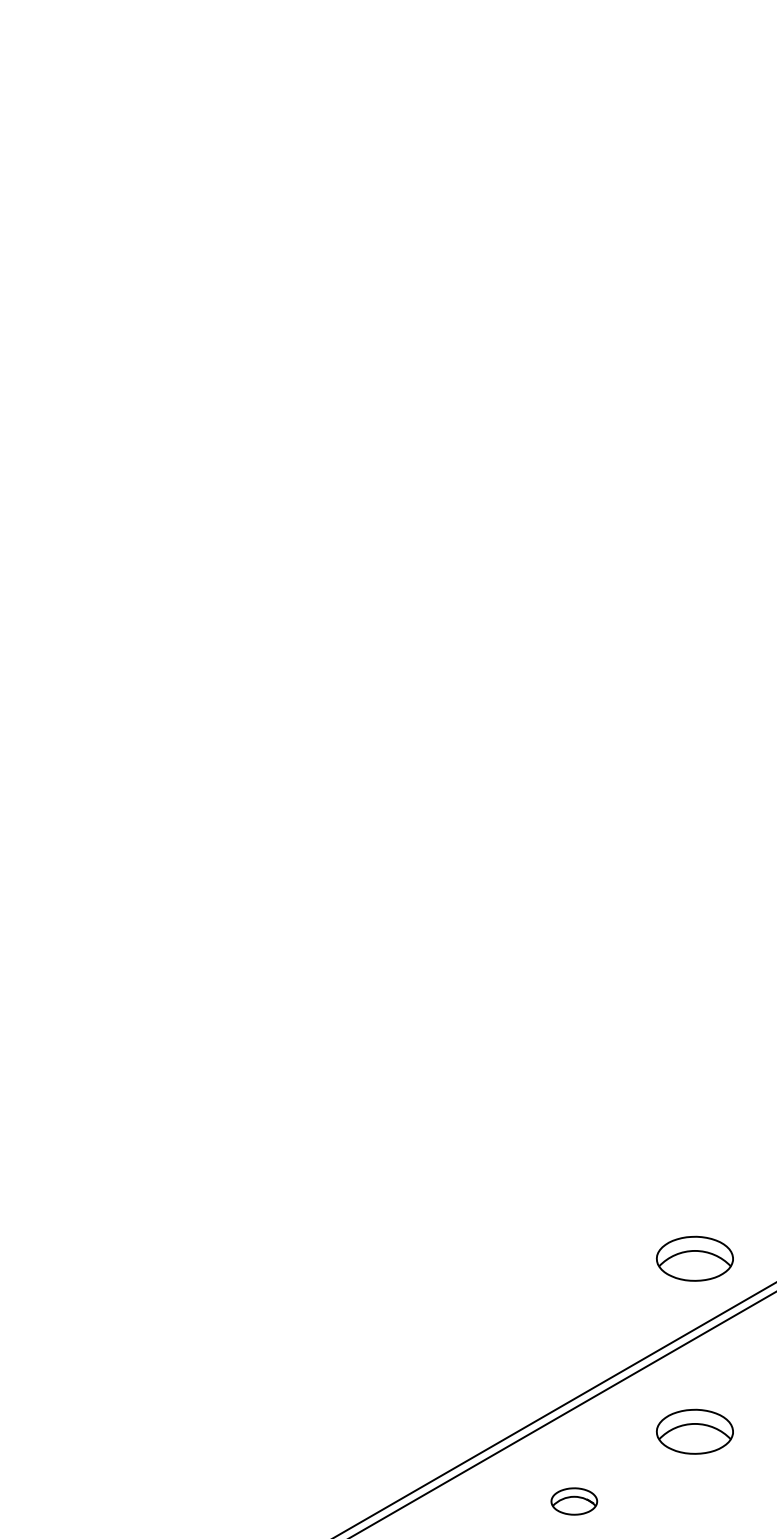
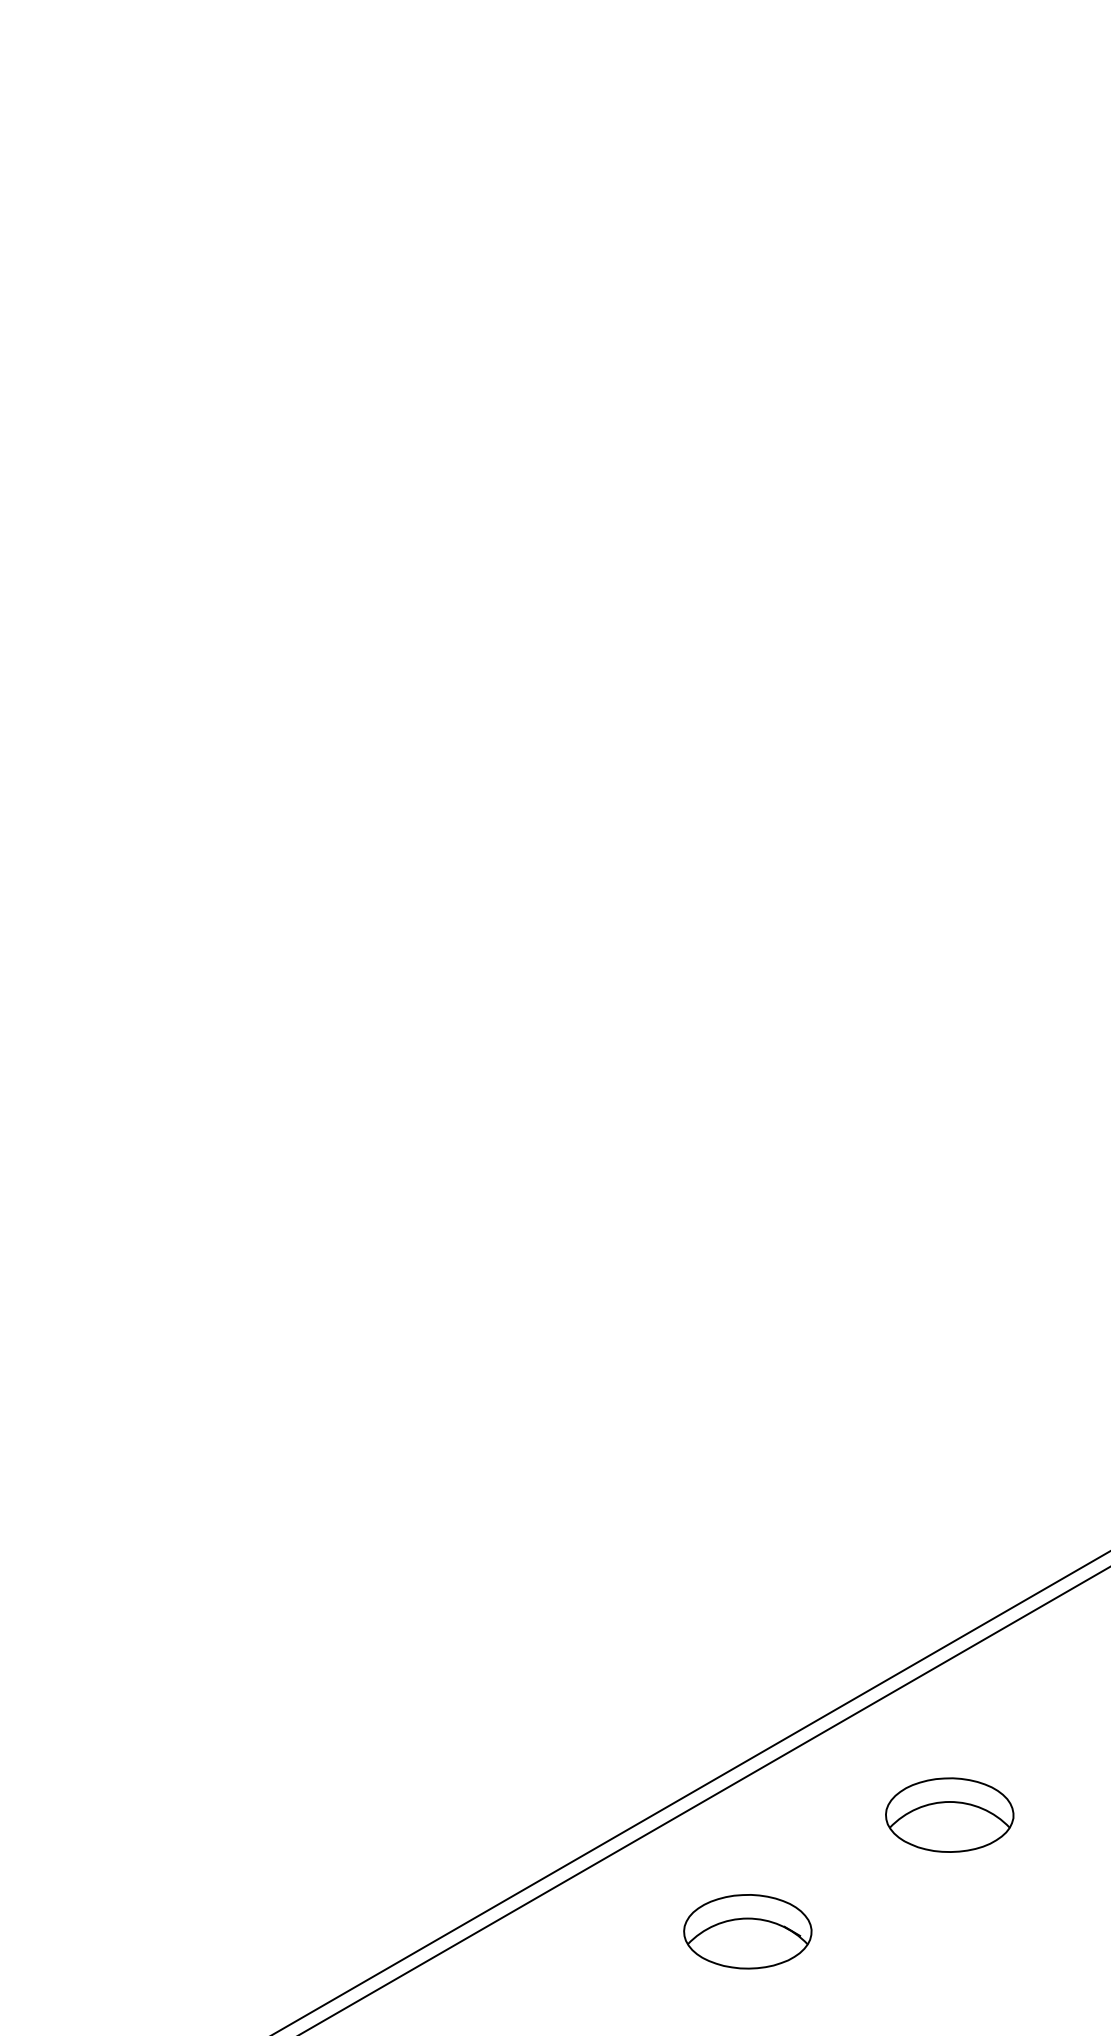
part: (694, 1258) -> (948, 1525), removed
part: (574, 1501) -> (748, 1931), size x1.67

